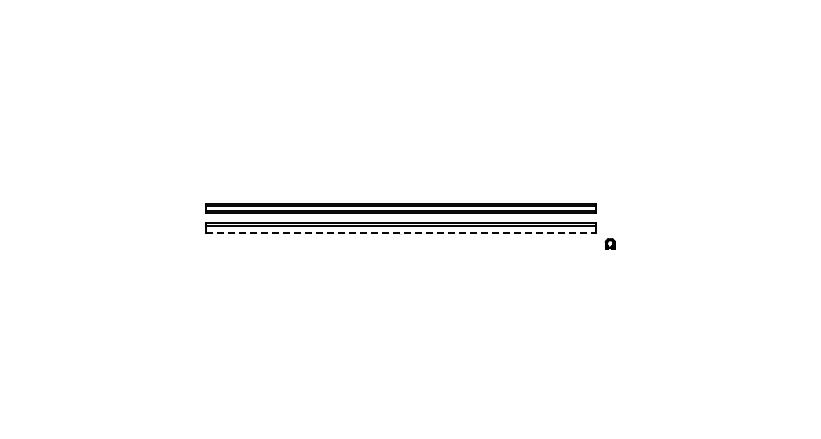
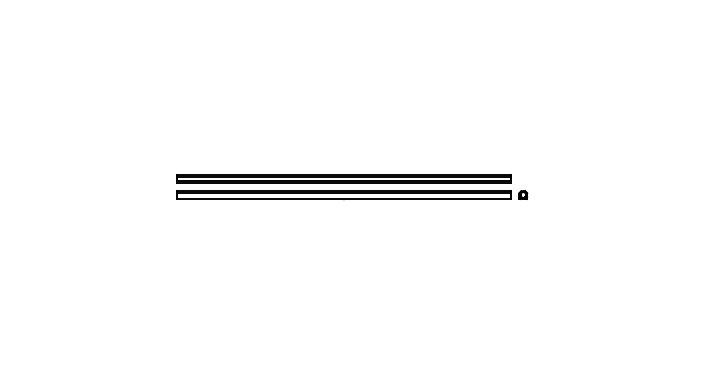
line: (400, 232) -> (343, 199), dashed -> solid
part: (609, 243) -> (522, 194), moved

